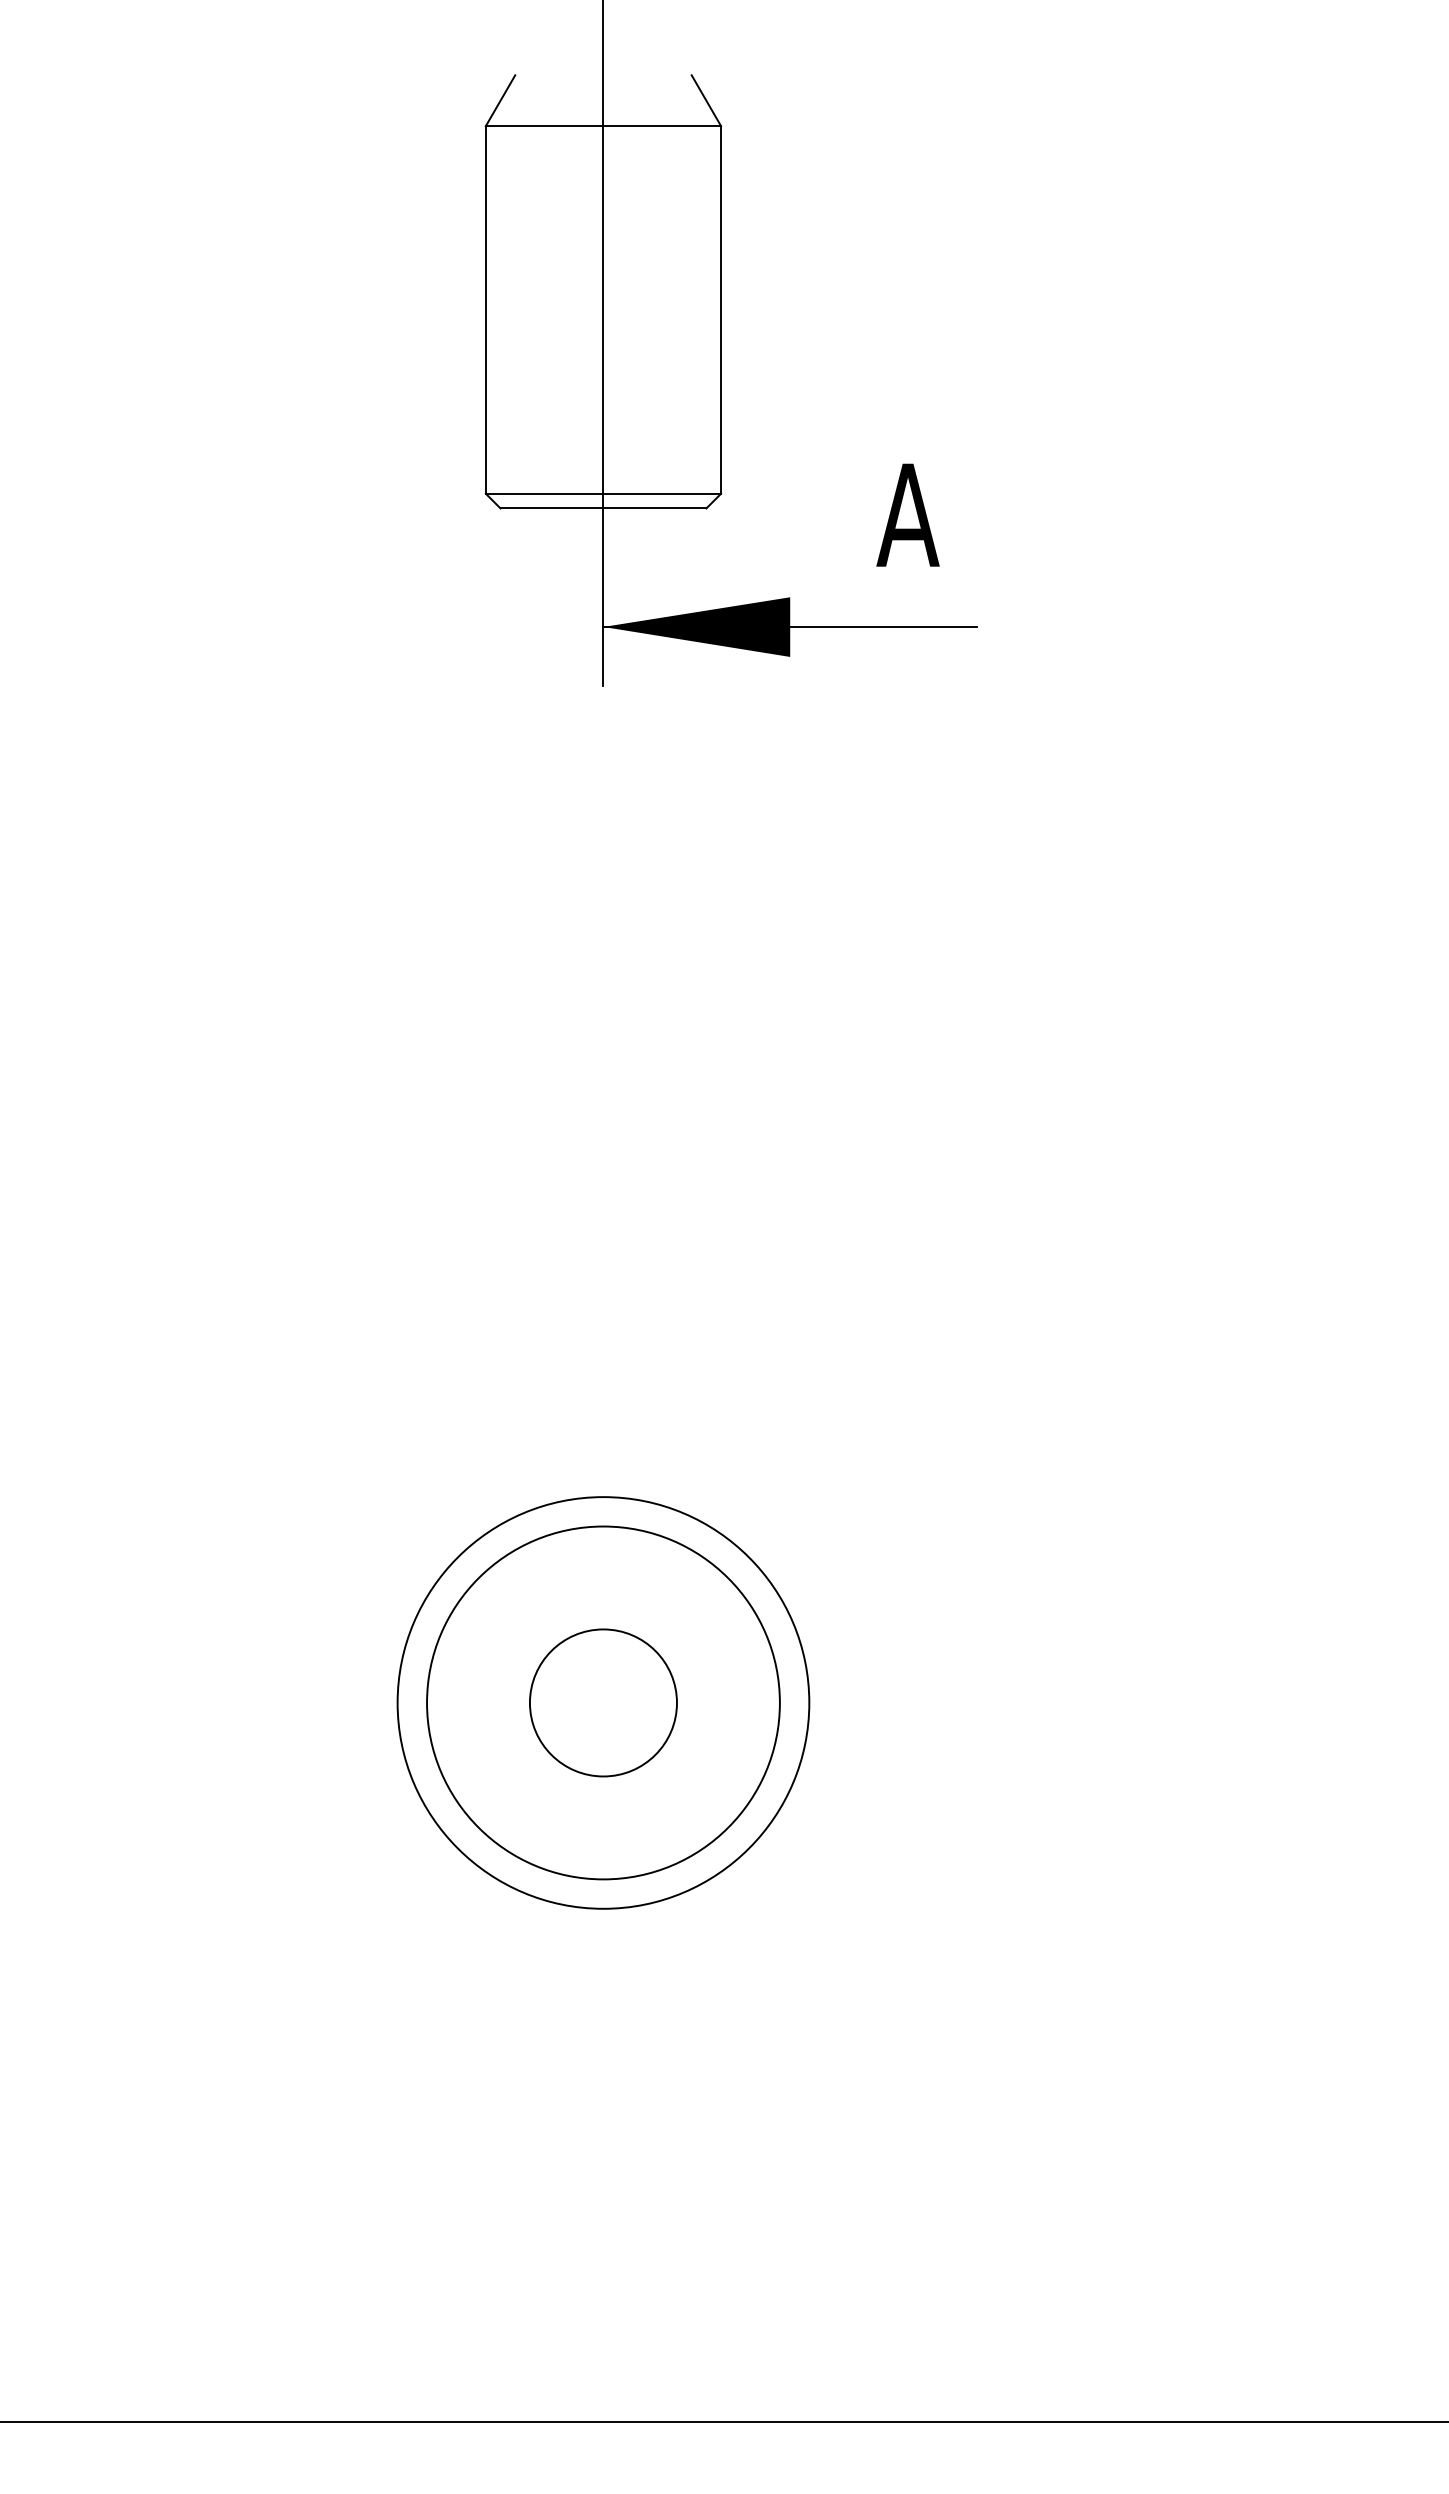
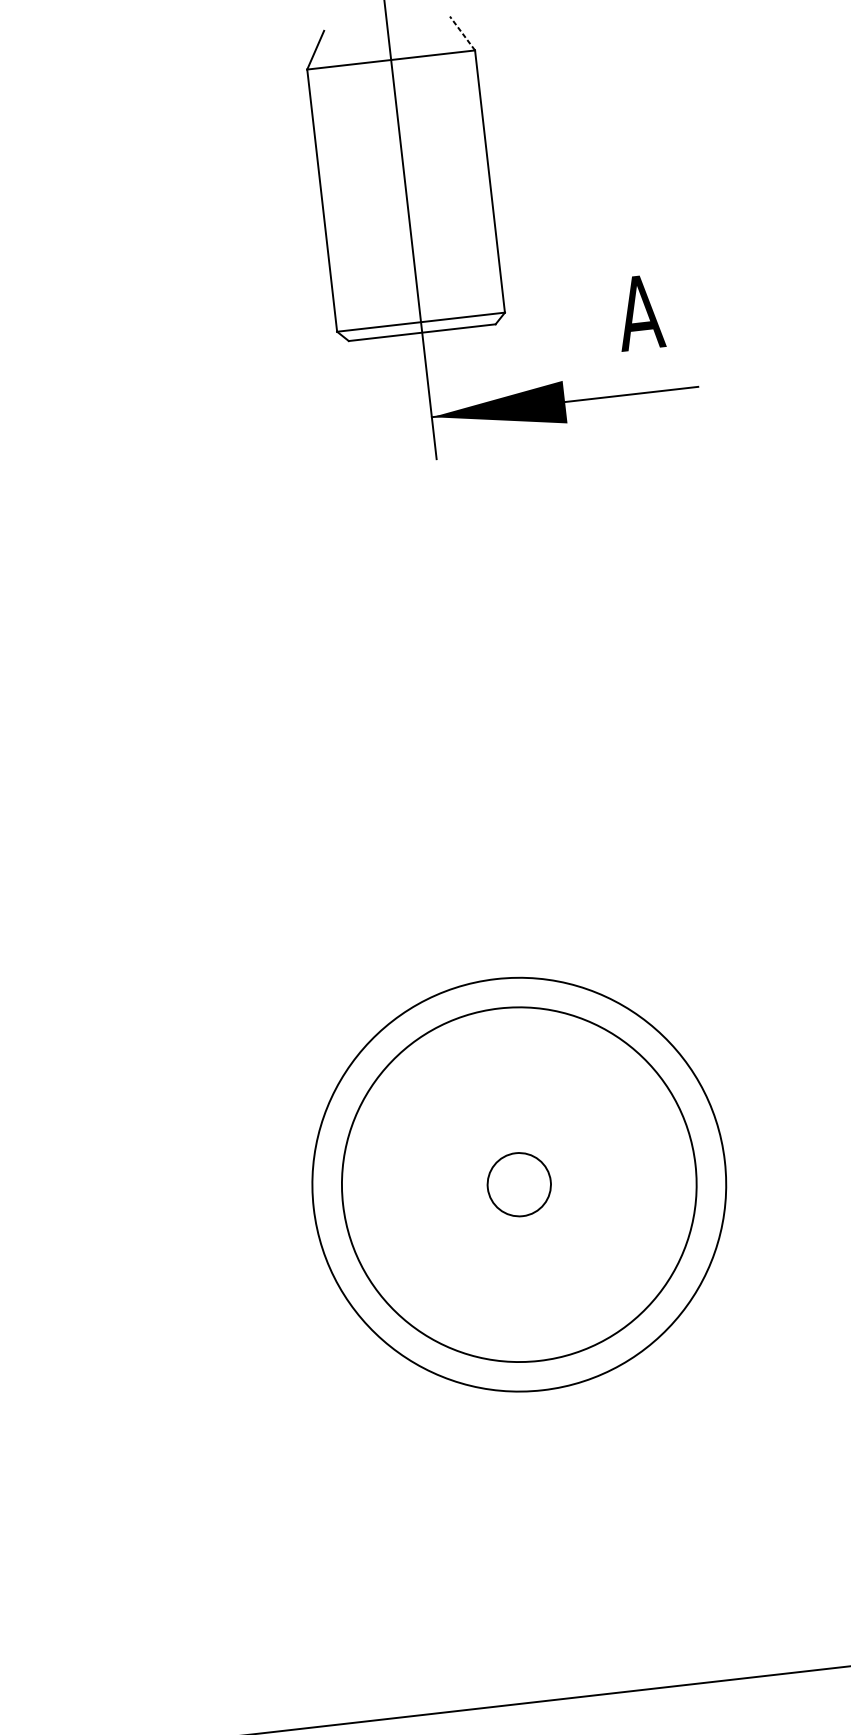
line: (706, 100) -> (462, 33), solid -> dashed
circle: (602, 1702) -> (518, 1184), size x0.6
circle: (603, 1702) -> (519, 1184), size x1.4
circle: (603, 1702) -> (519, 1184), size x1.4

